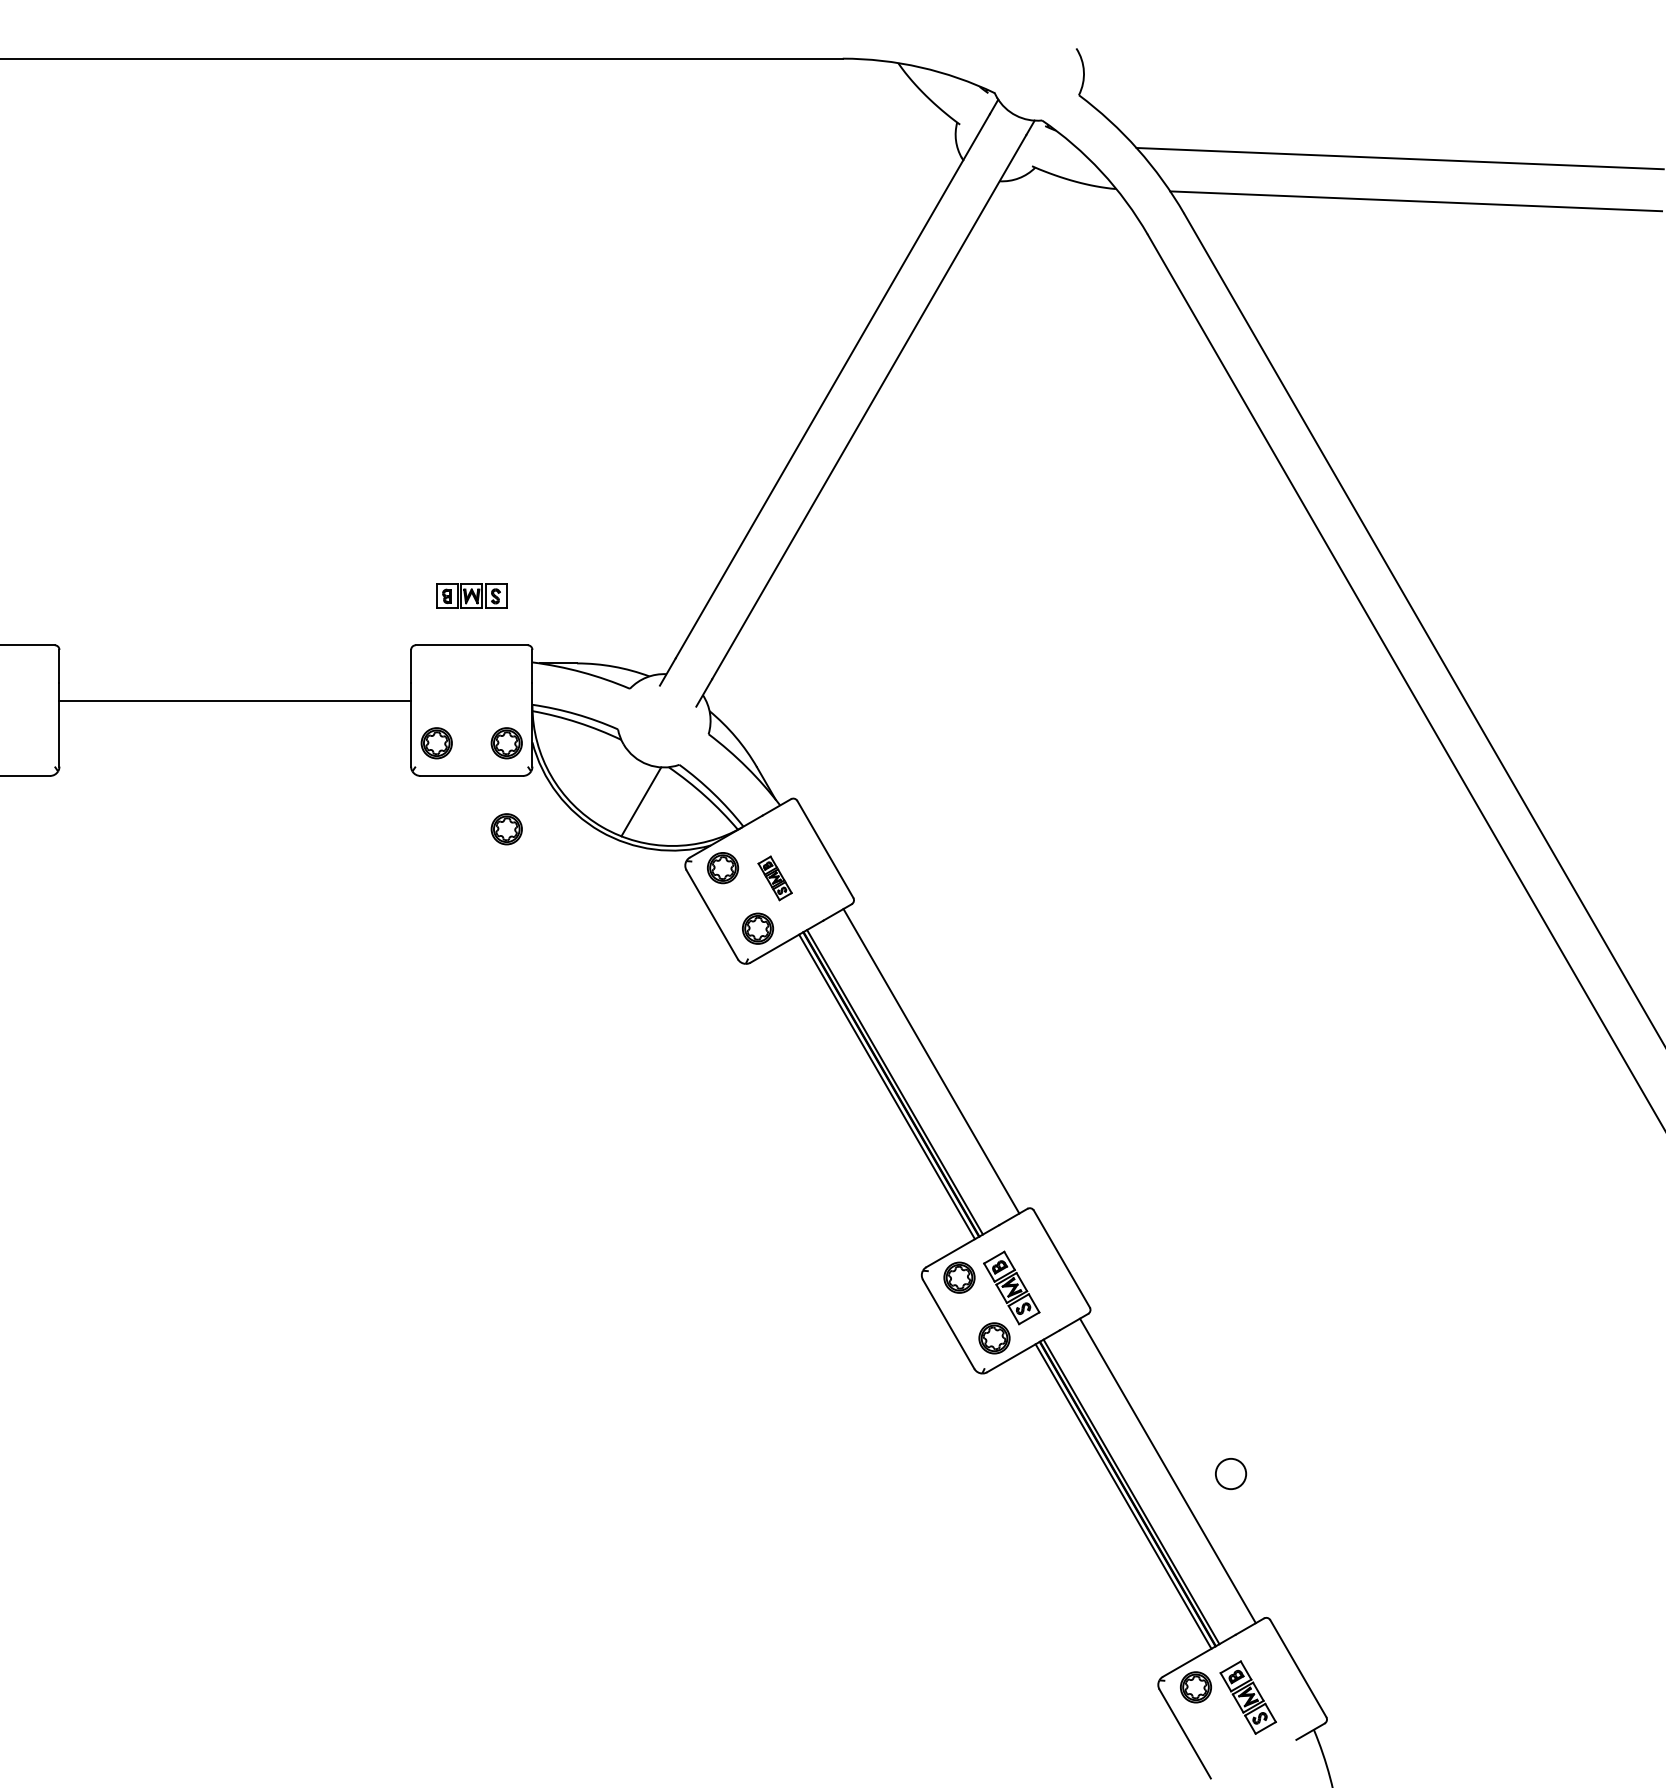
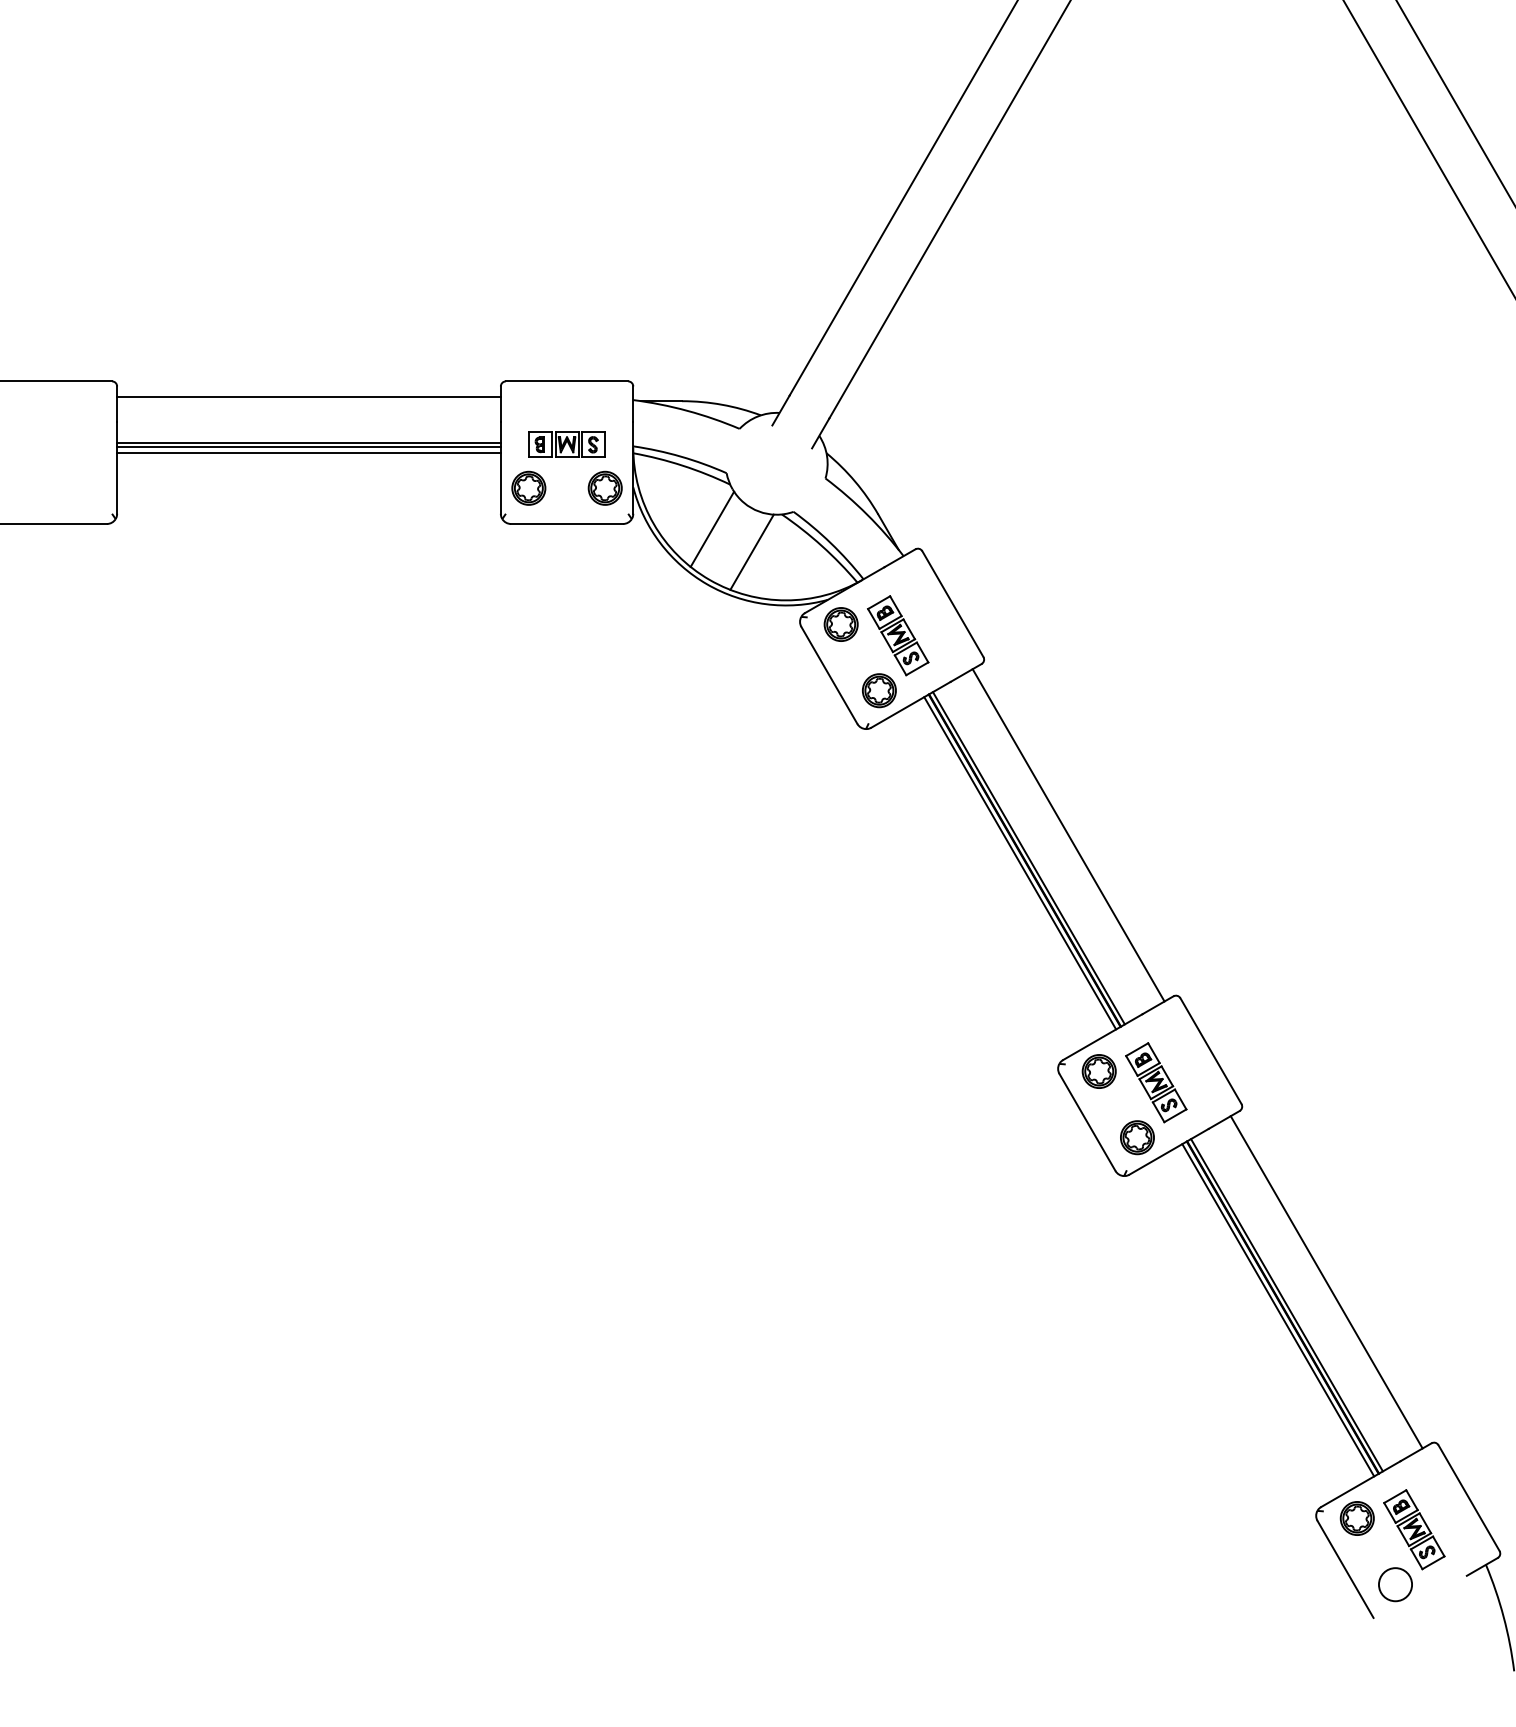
part: (471, 595) -> (566, 443), moved
line: (235, 659) -> (309, 396), added
line: (235, 705) -> (309, 447), added
line: (235, 710) -> (309, 452), added
line: (604, 780) -> (711, 528), added
part: (506, 829) -> (604, 582), removed
part: (774, 878) -> (897, 635), size x1.67
circle: (1231, 1474) -> (1396, 1585), moved

